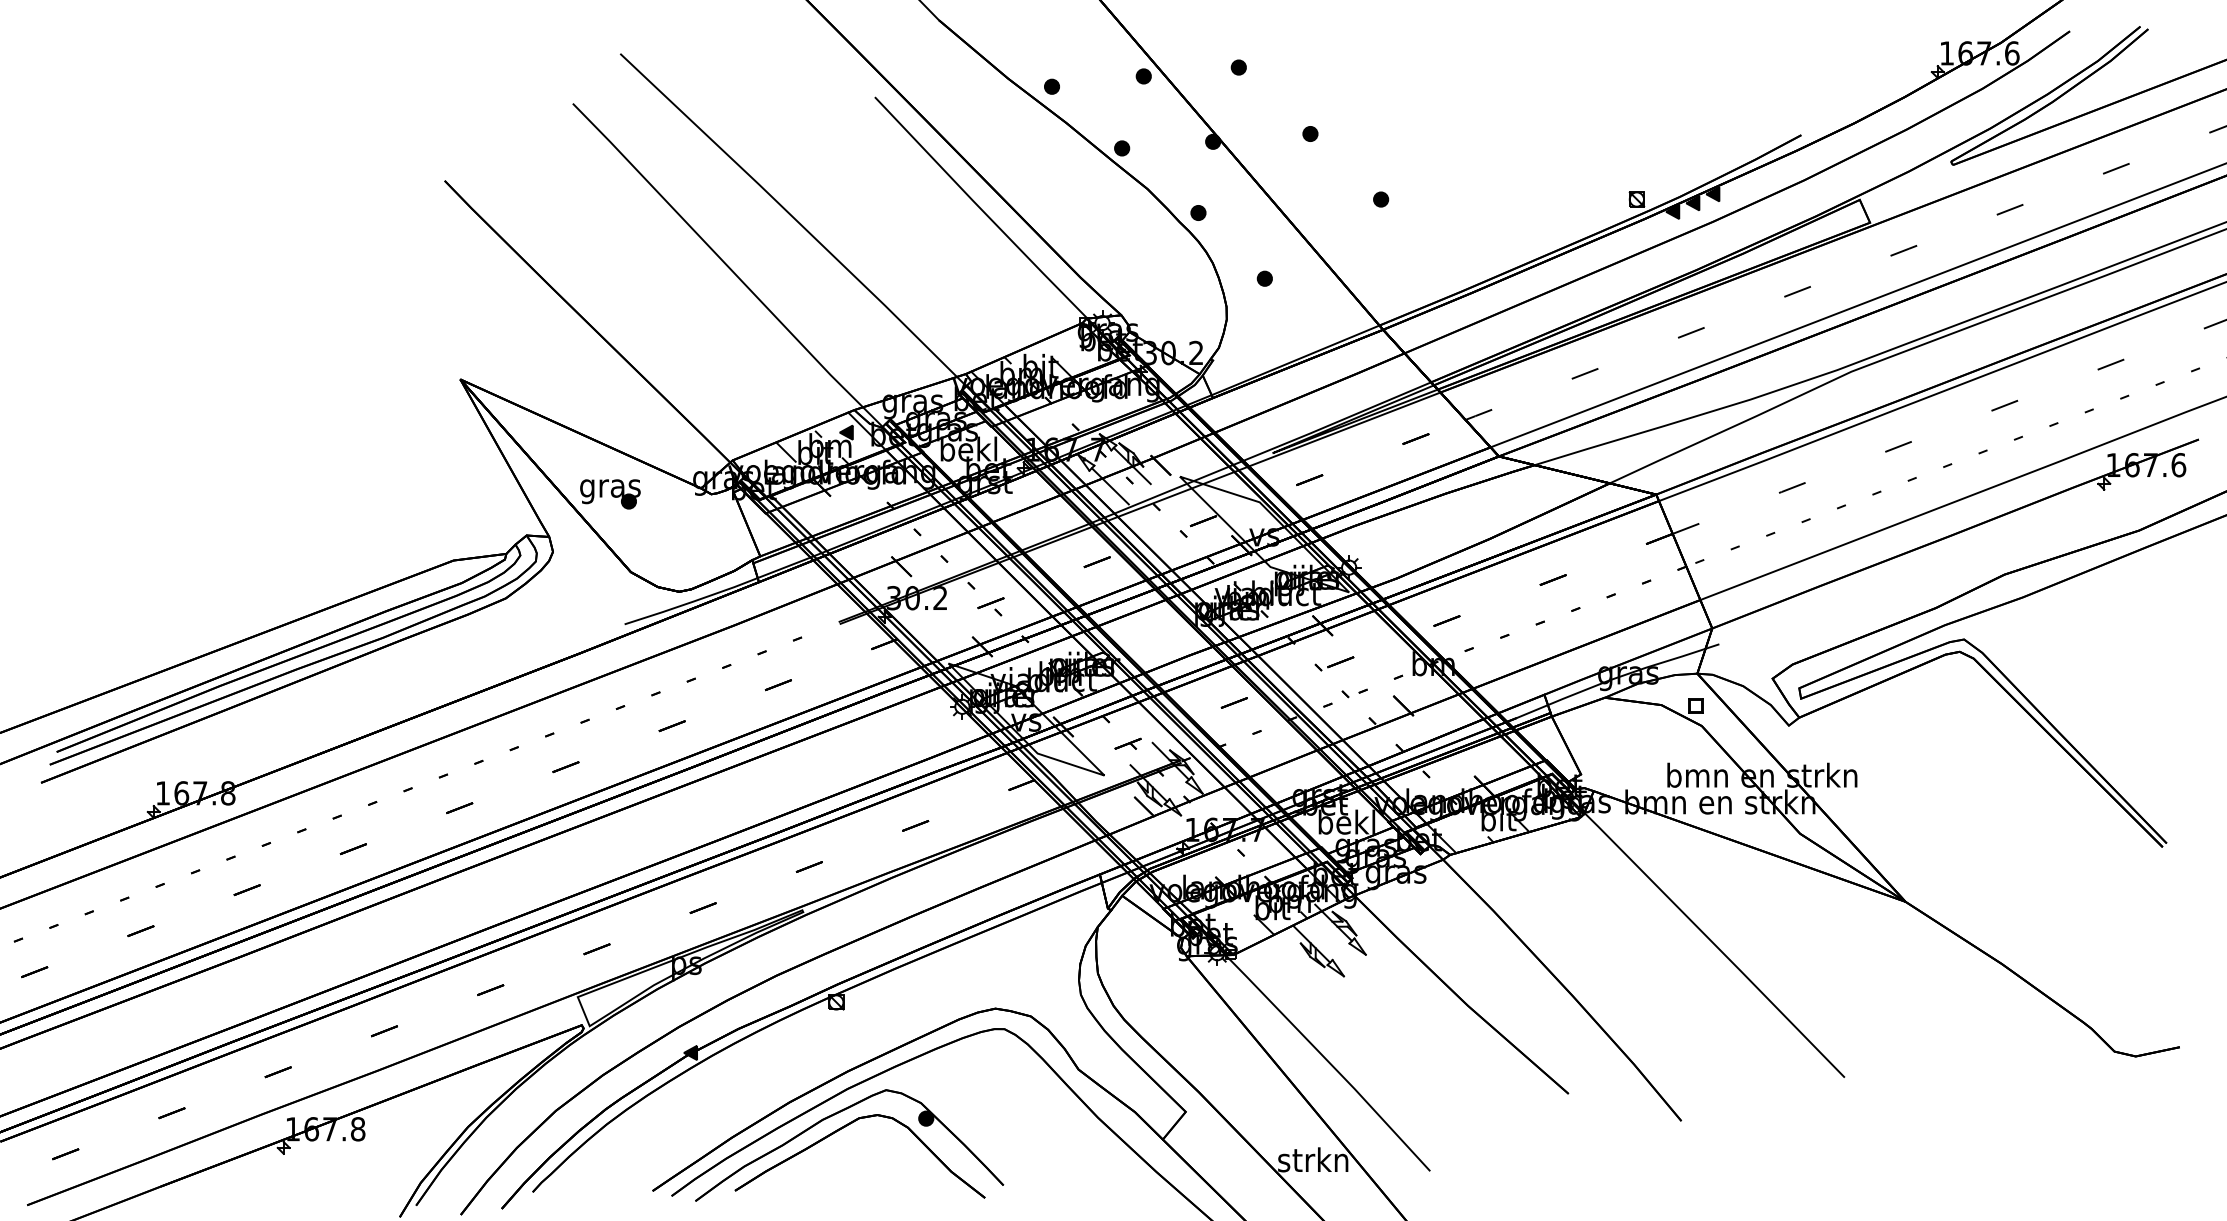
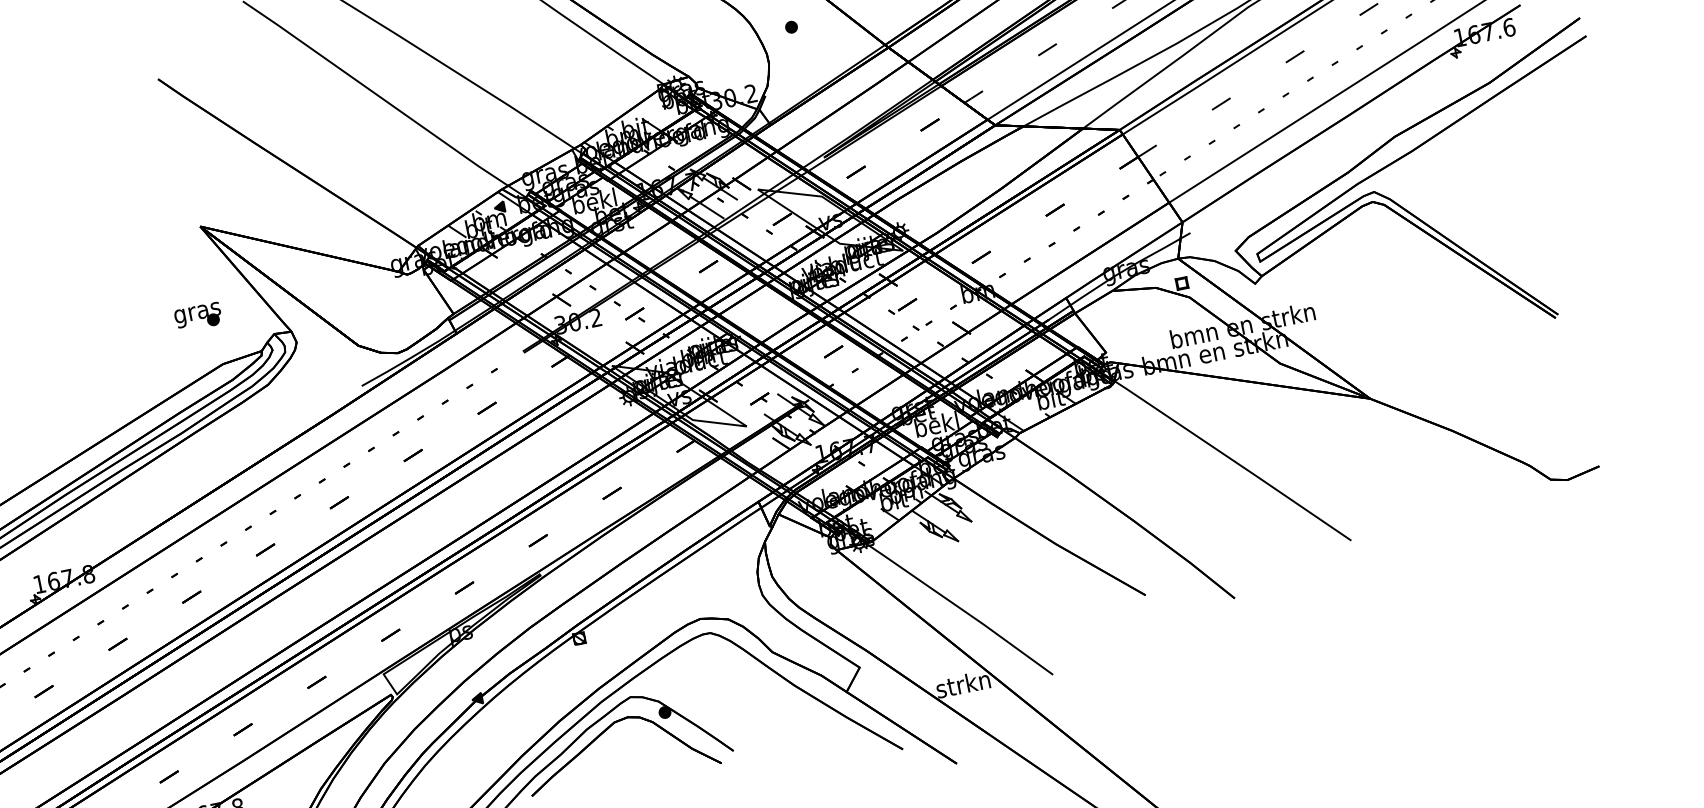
part: (610, 494) -> (198, 317), moved

